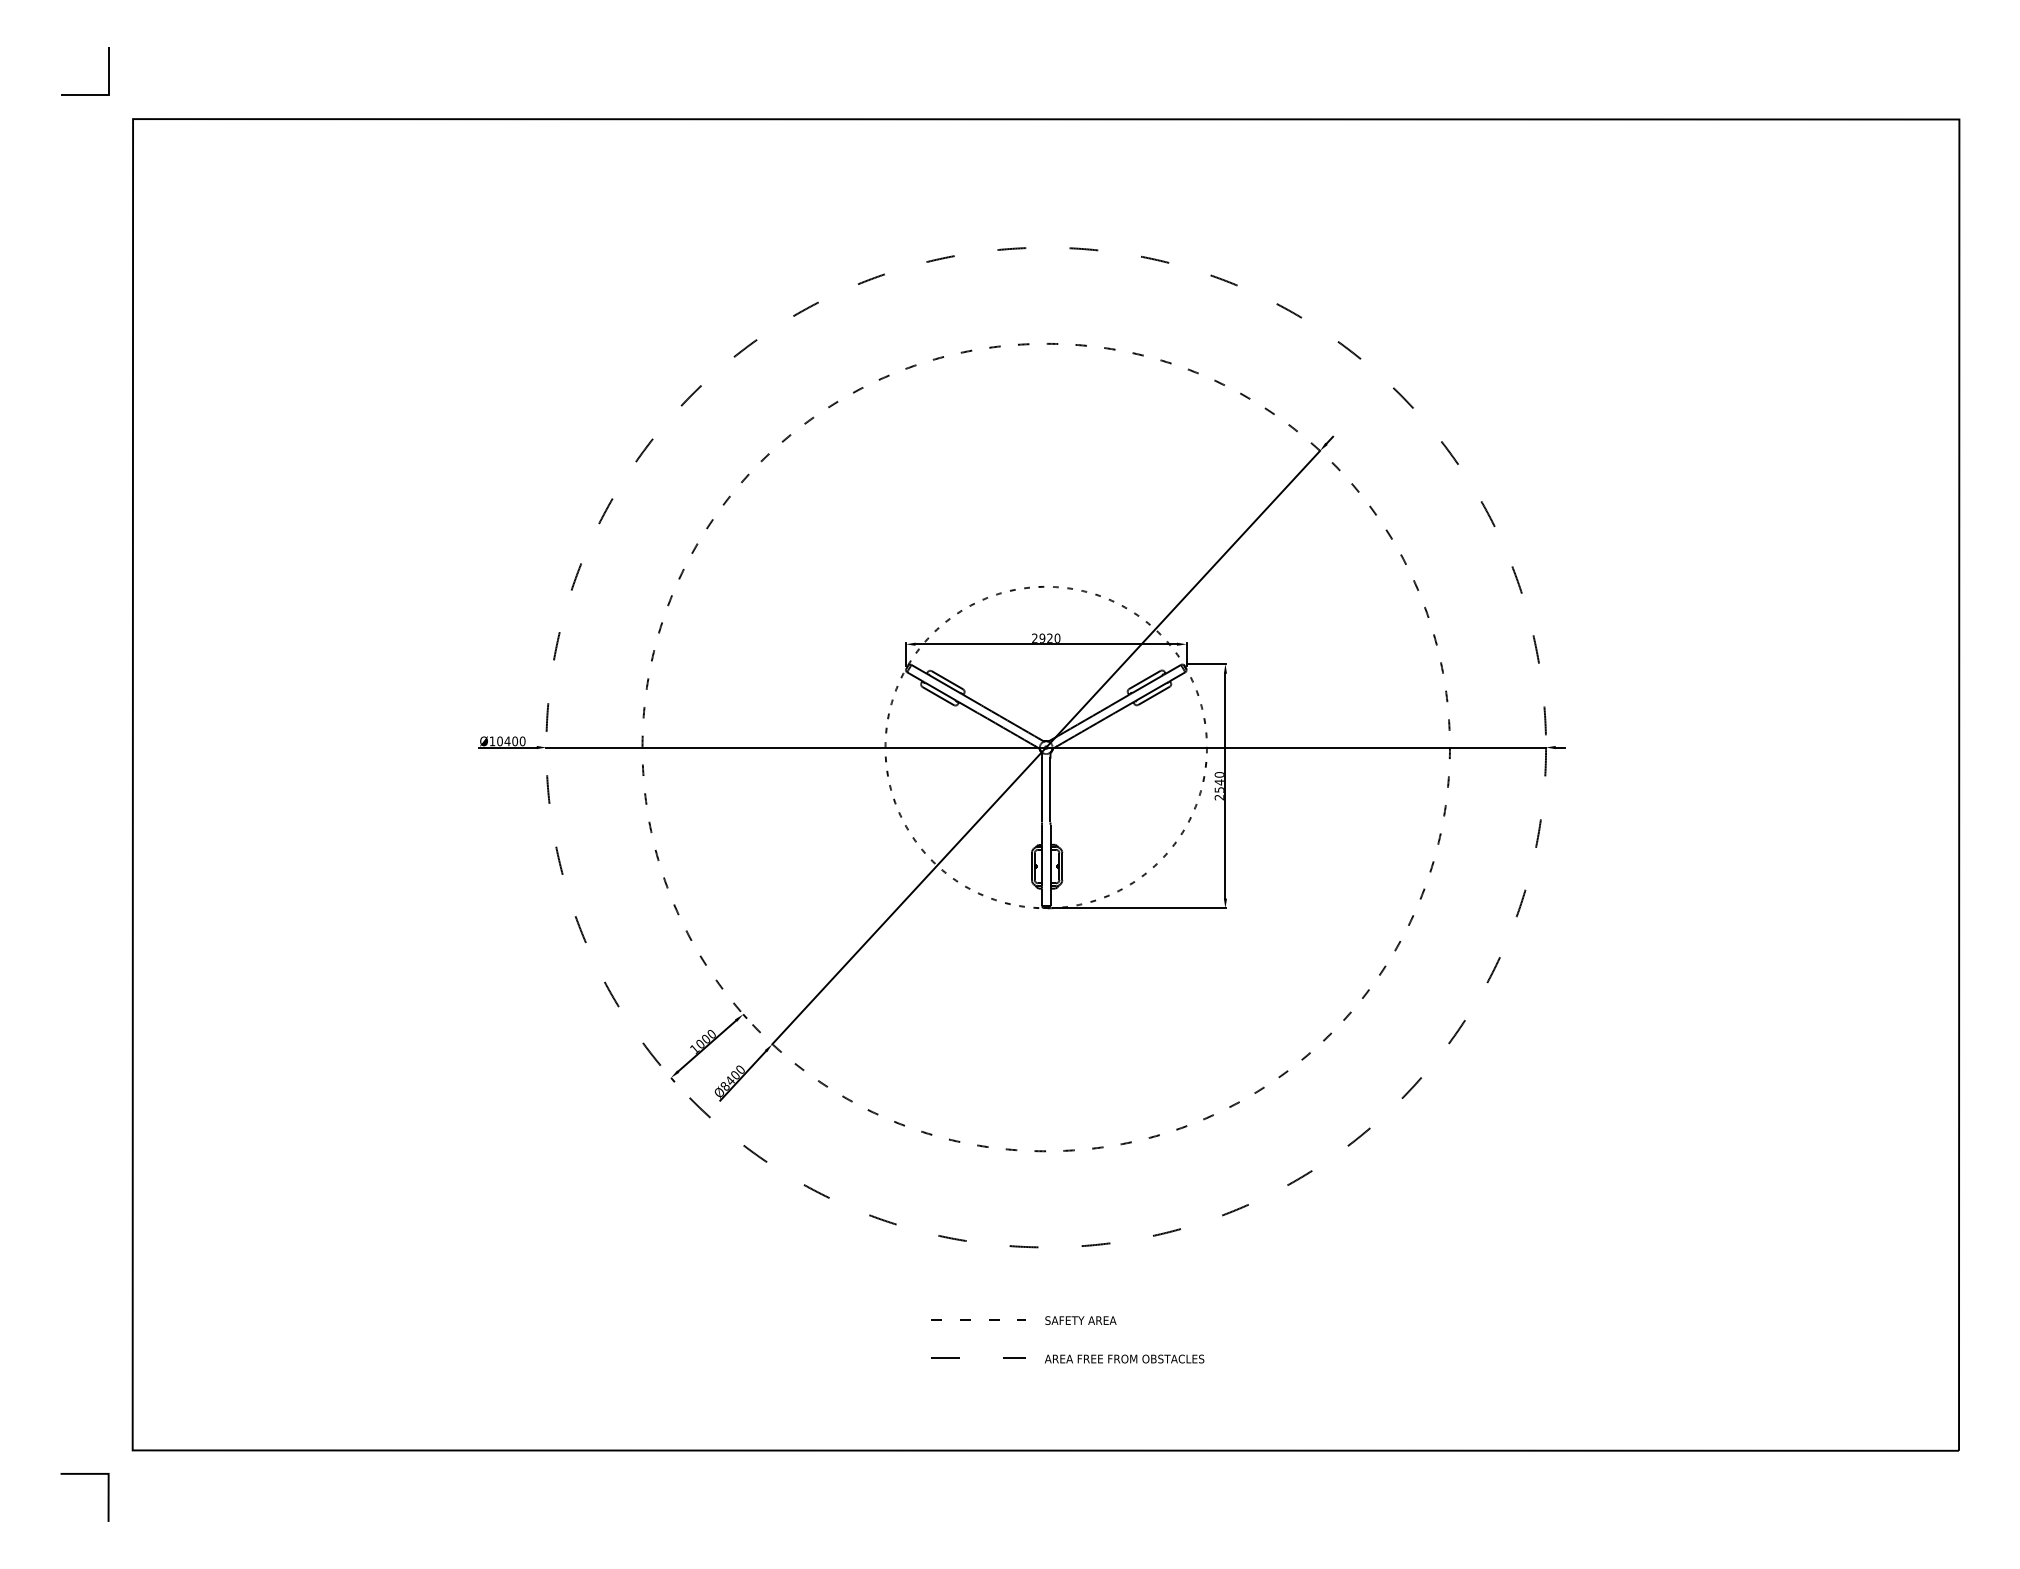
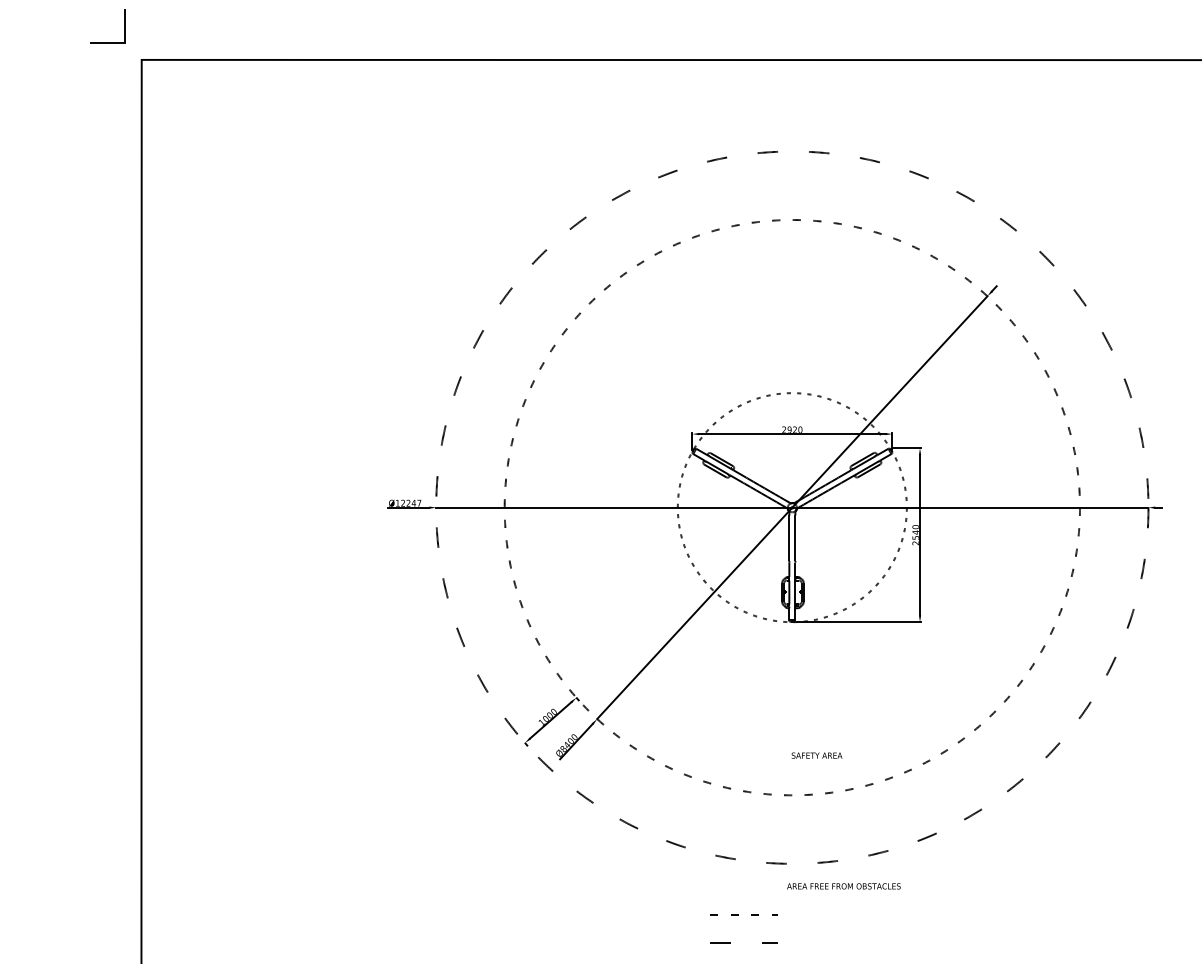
text: (511, 741) -> (411, 503), Ø10400 -> Ø12247
text: (1080, 1320) -> (816, 755), moved
text: (1124, 1358) -> (843, 885), moved

